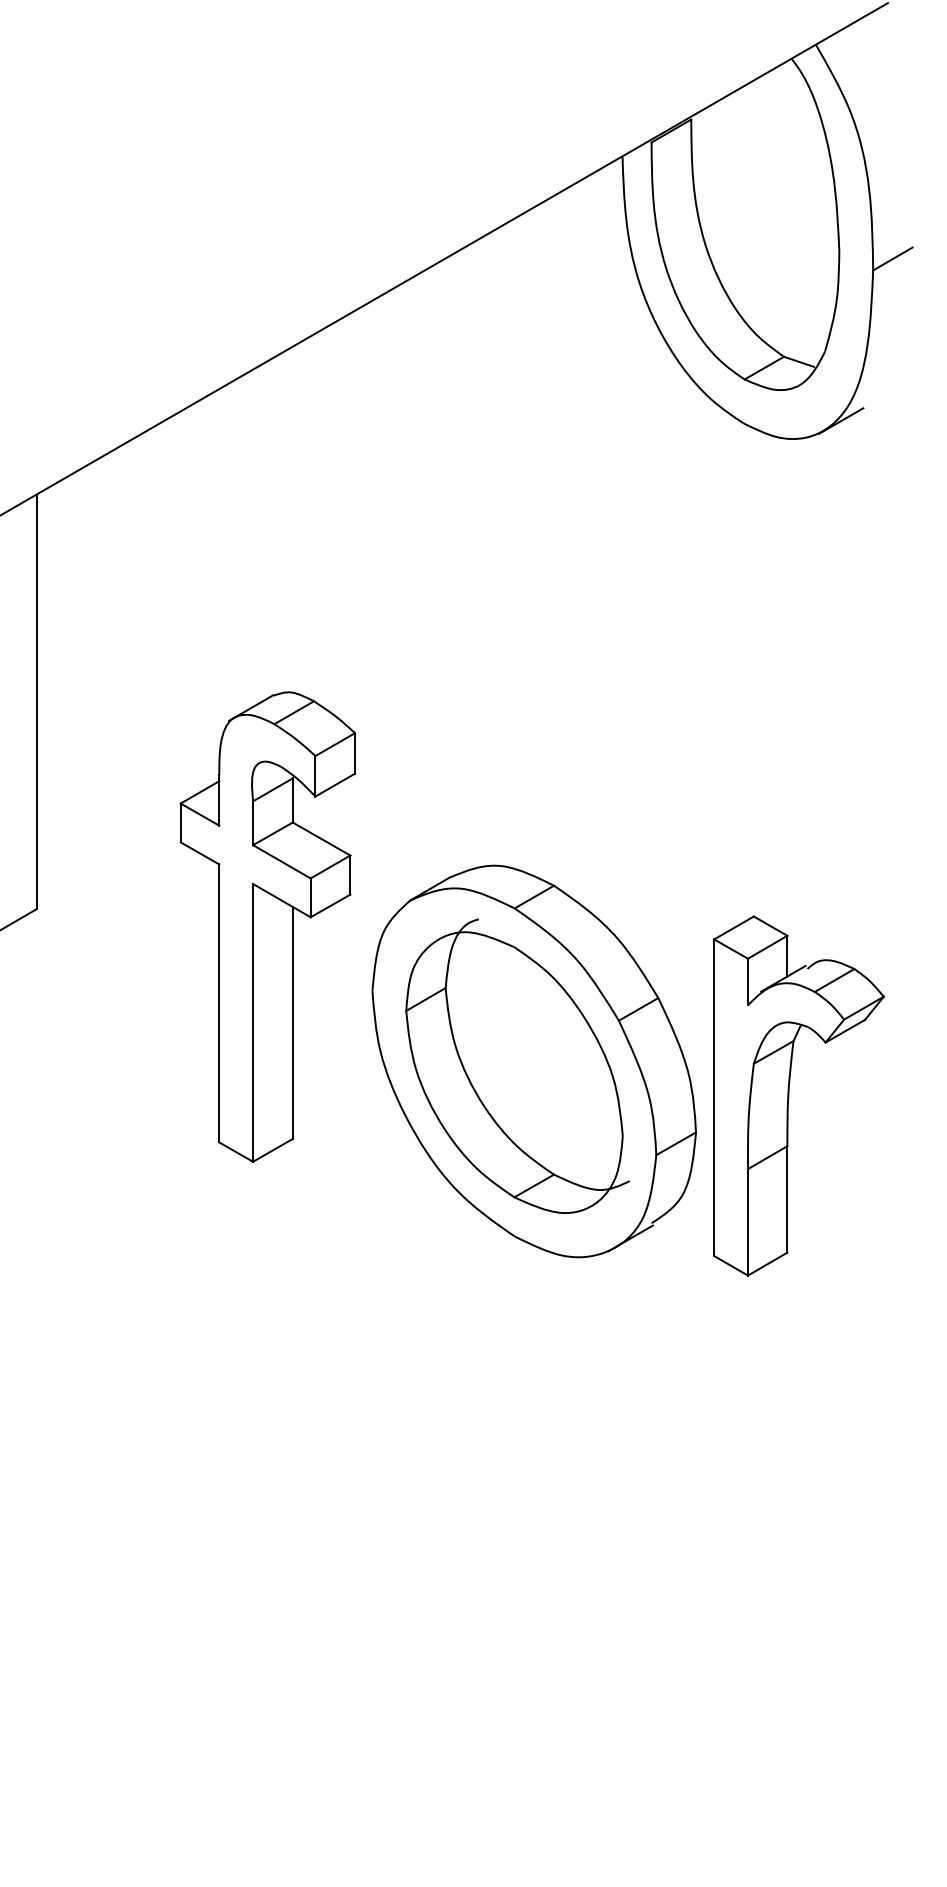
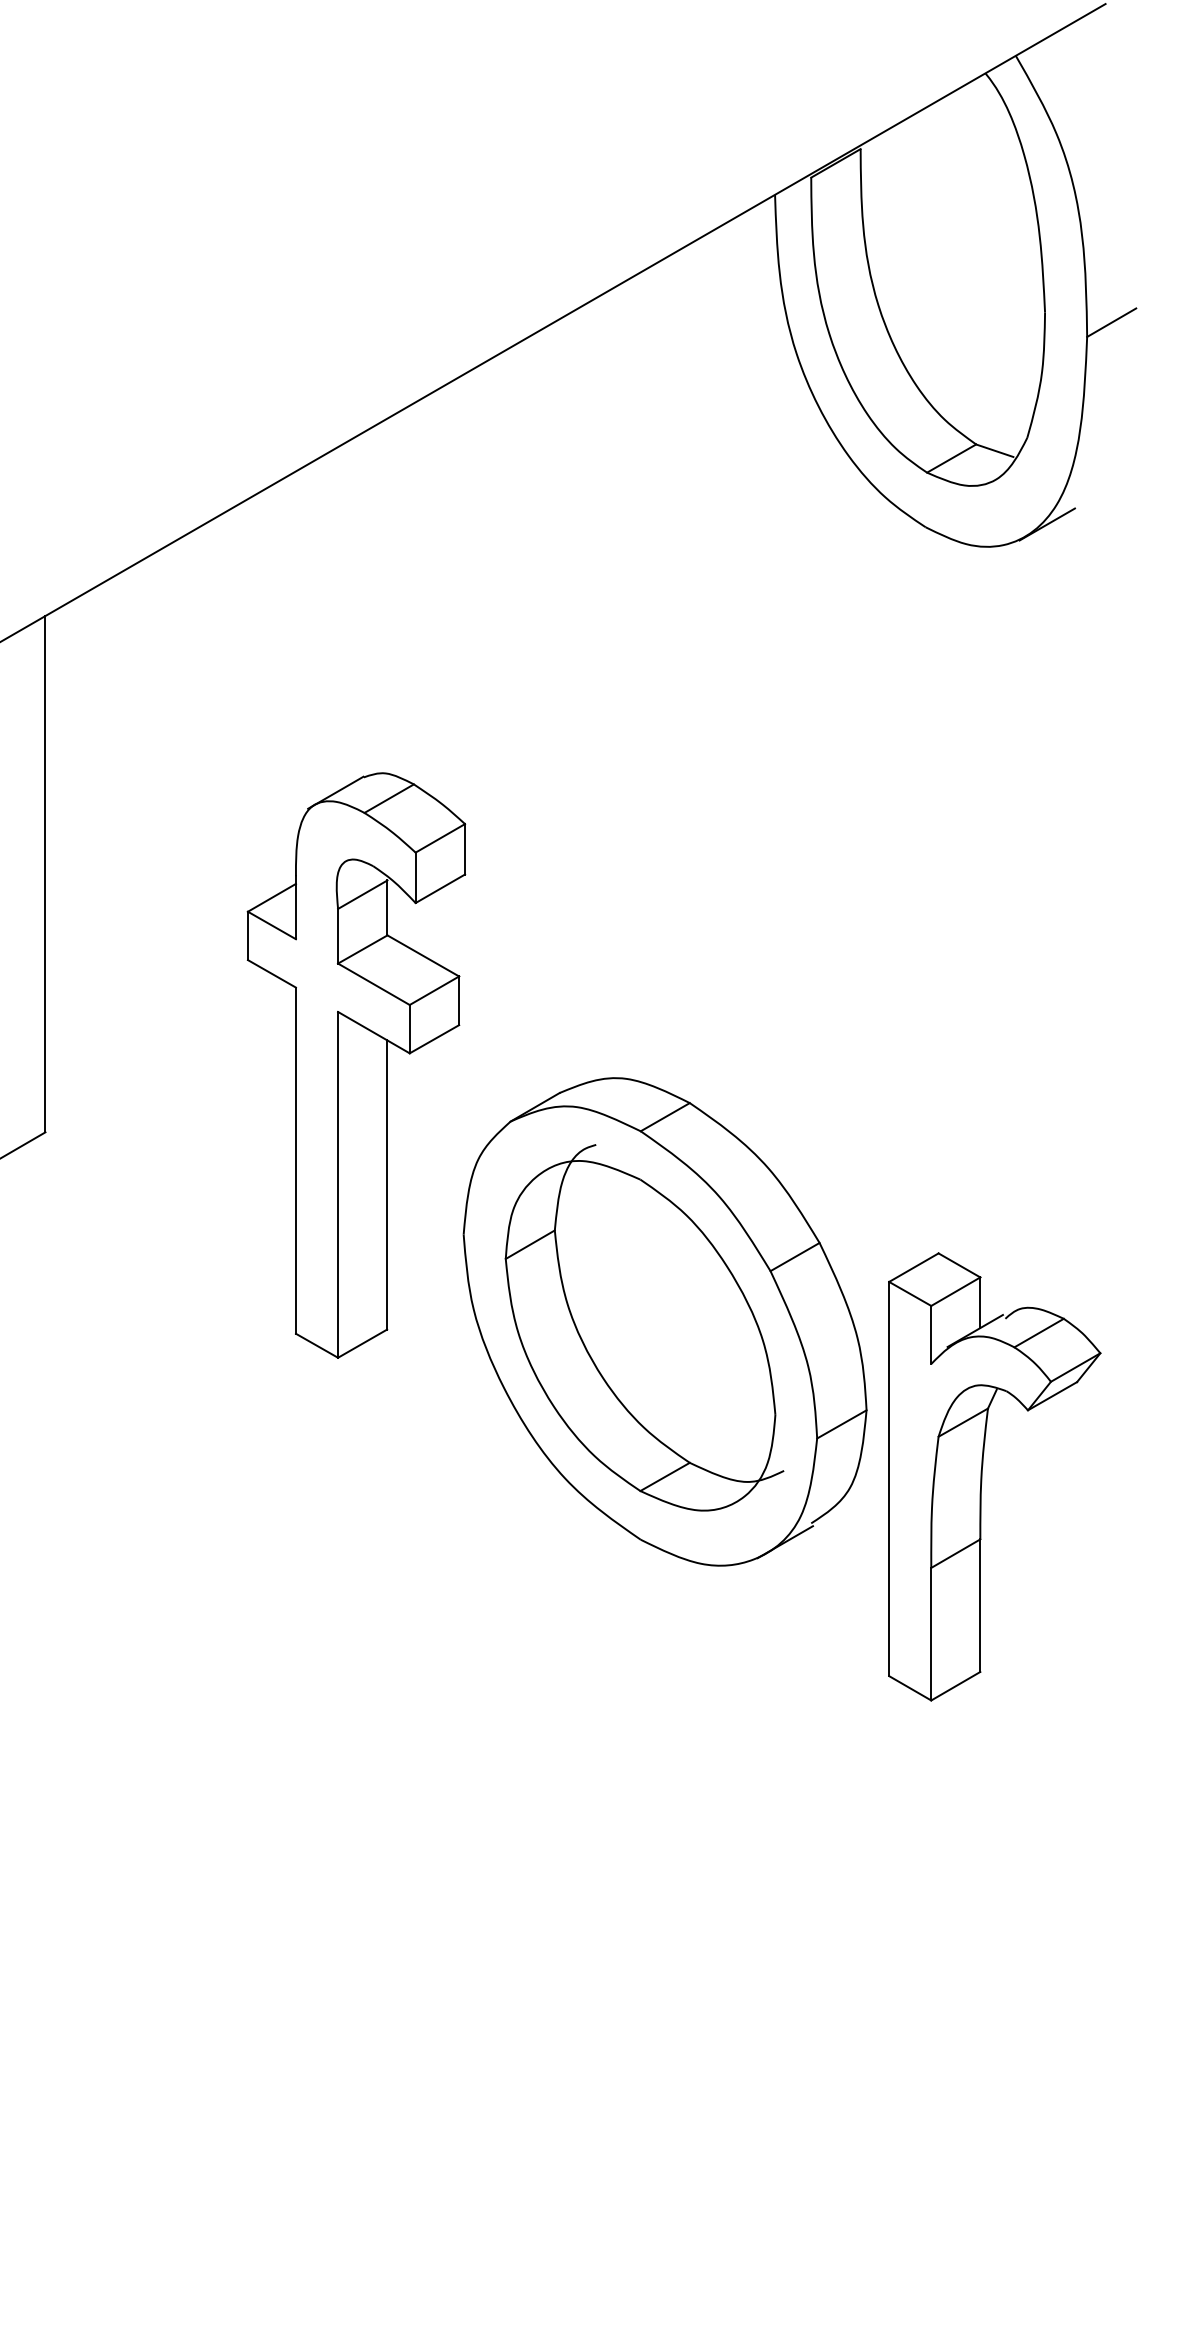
part: (267, 927) -> (356, 1065), moved
part: (789, 1095) -> (982, 1476), moved

